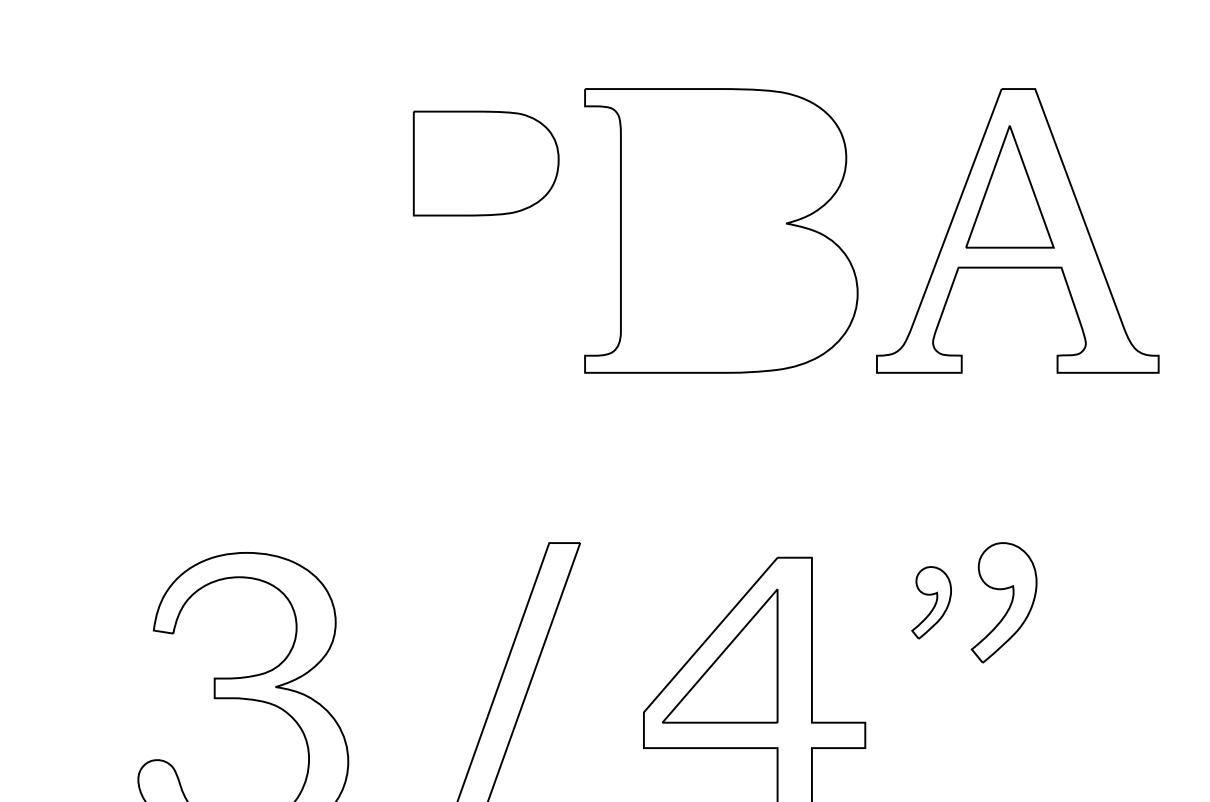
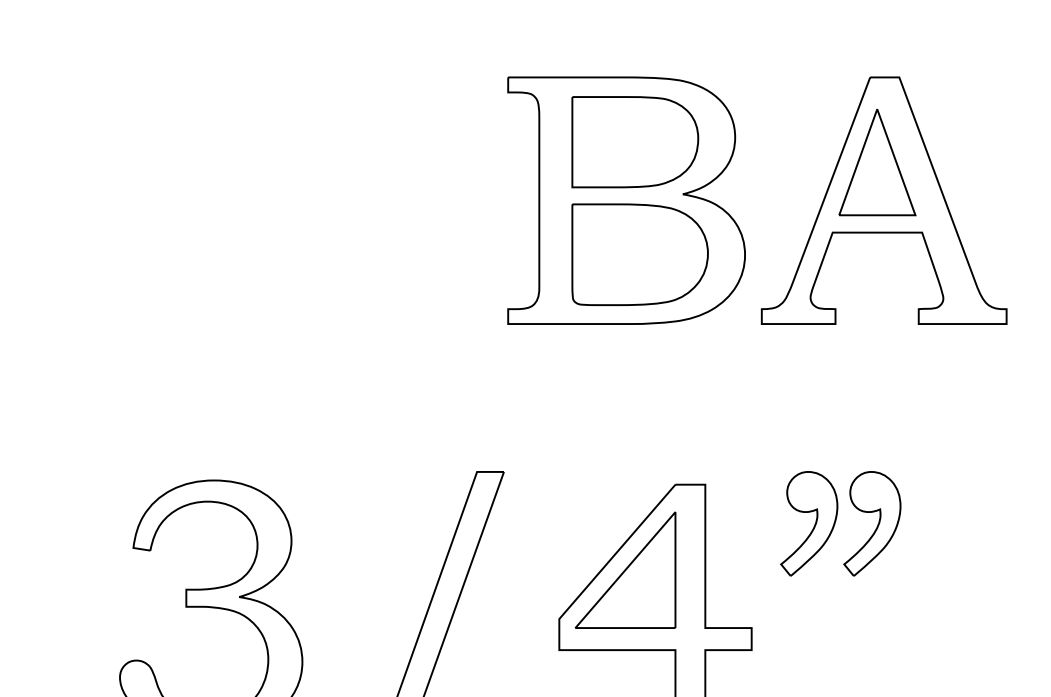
part: (486, 163) -> (635, 142), moved
part: (736, 292) -> (639, 254), added
part: (931, 602) -> (809, 523), size x1.67

